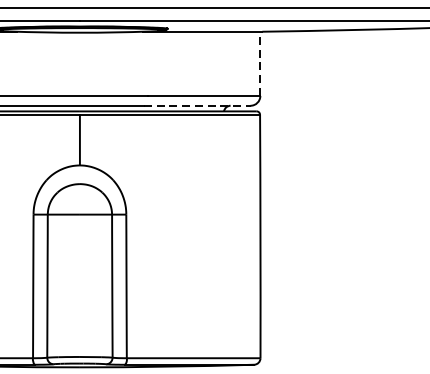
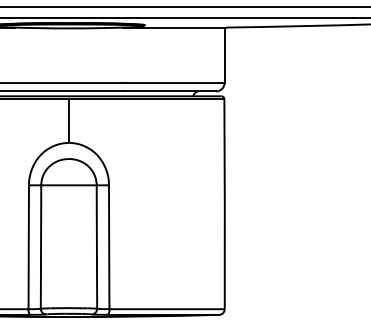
line: (260, 64) -> (224, 55), dashed -> solid
line: (197, 105) -> (170, 91), dashed -> solid

